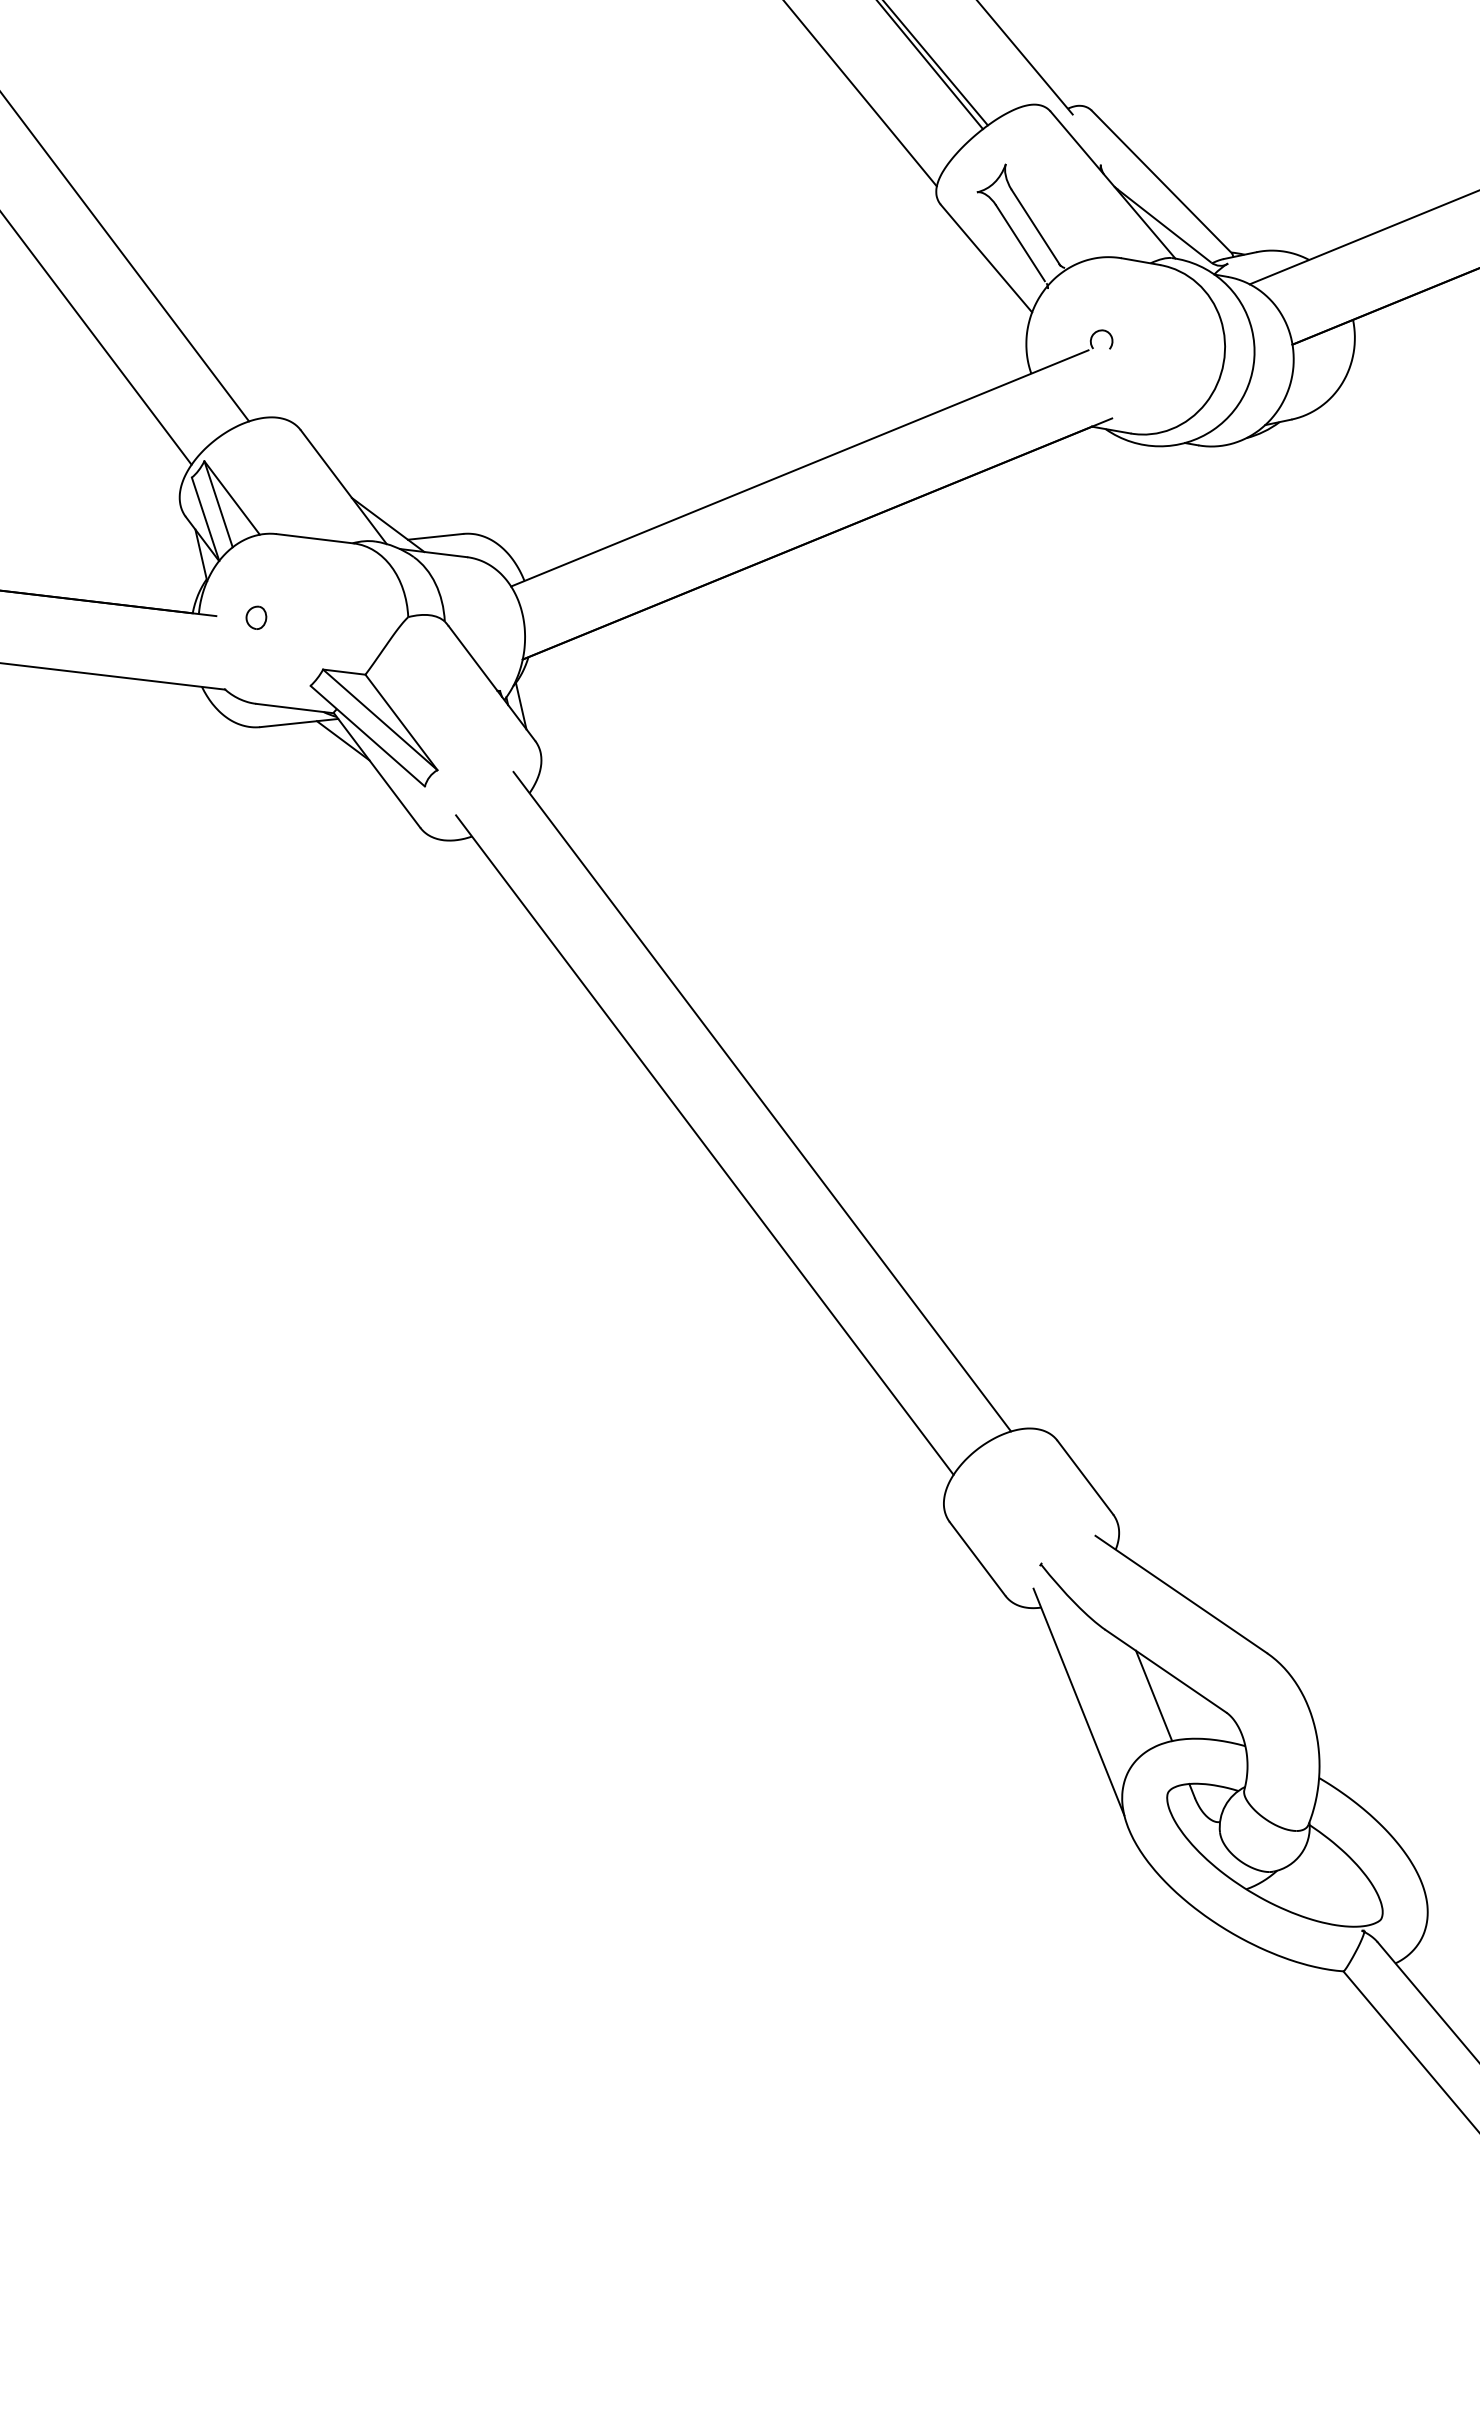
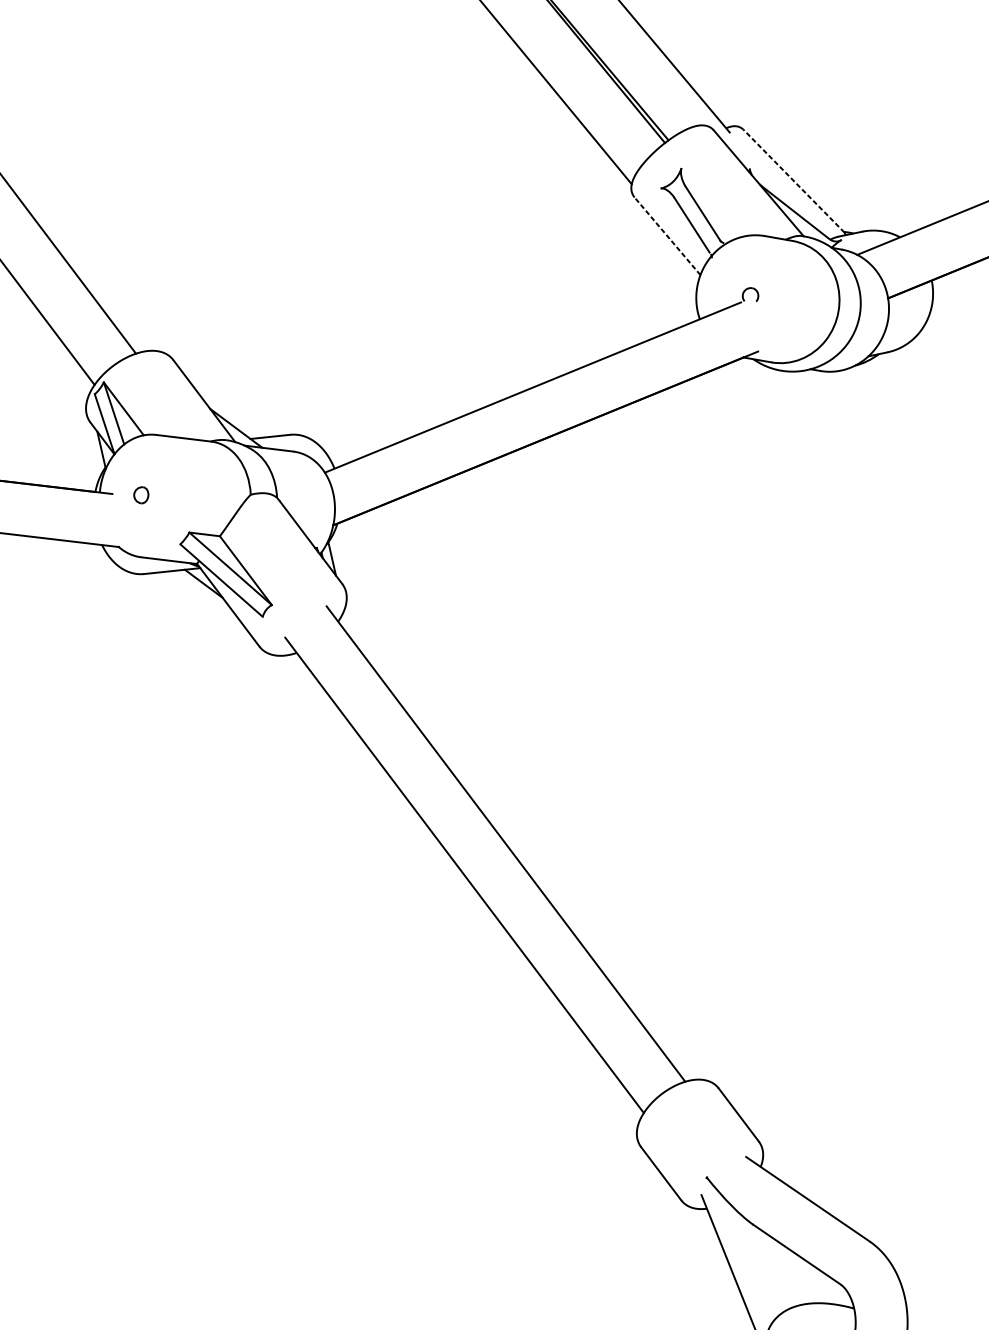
line: (1161, 181) -> (793, 180), solid -> dashed
line: (986, 258) -> (667, 236), solid -> dashed
line: (1154, 1695) -> (788, 1272), removed

